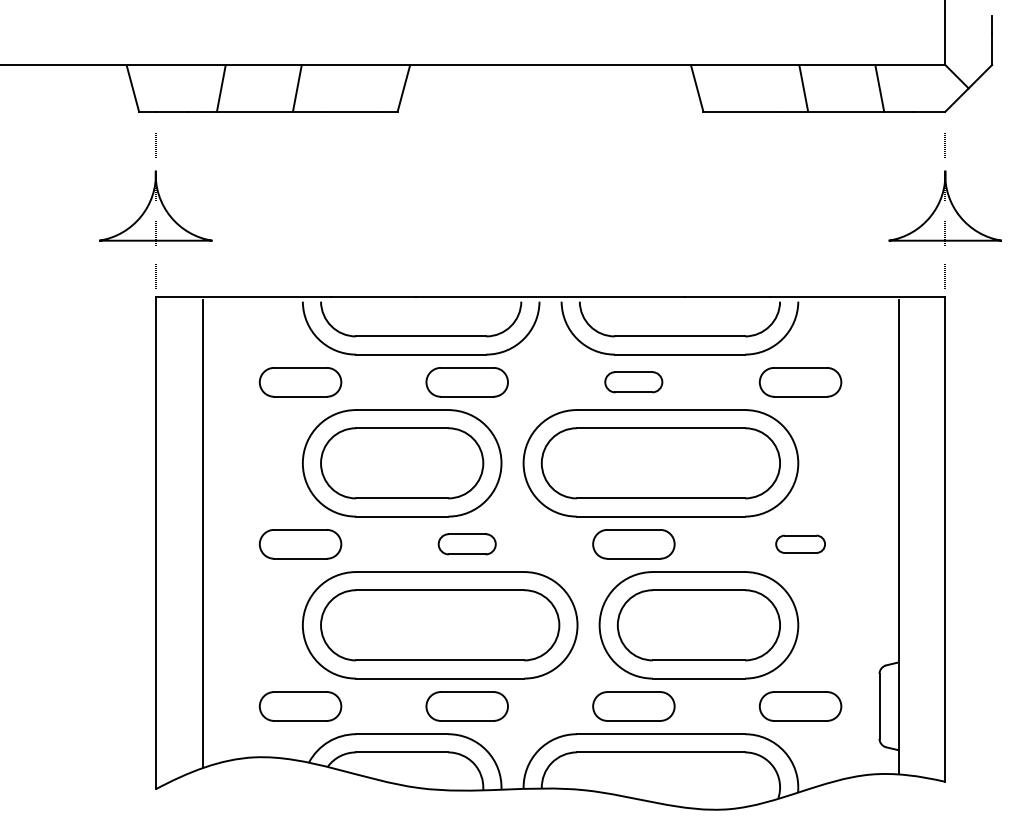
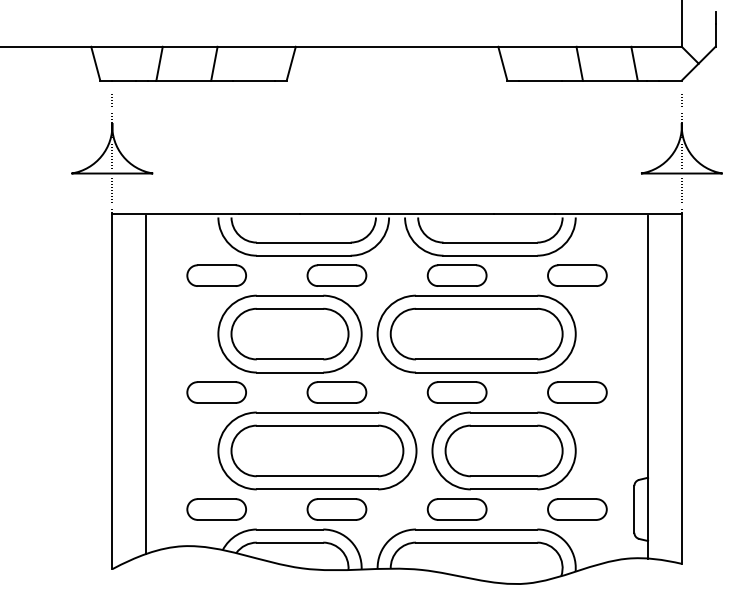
part: (632, 382) -> (456, 275), size x1.43
part: (466, 544) -> (336, 392), size x1.43
part: (800, 544) -> (577, 392), size x1.67

